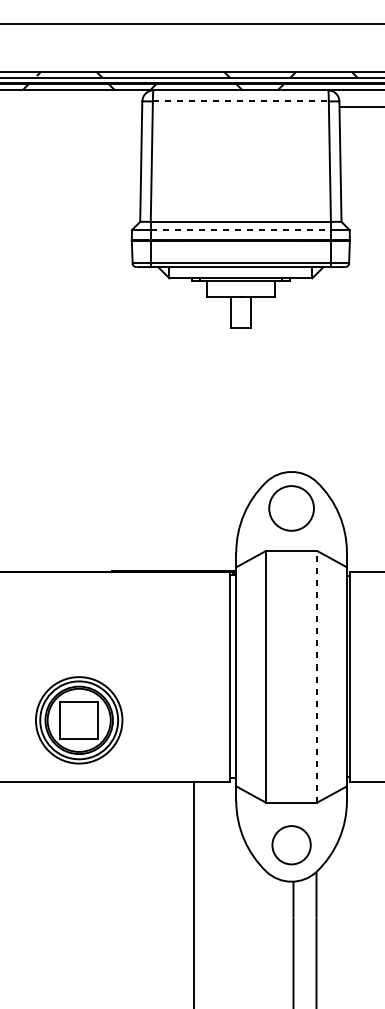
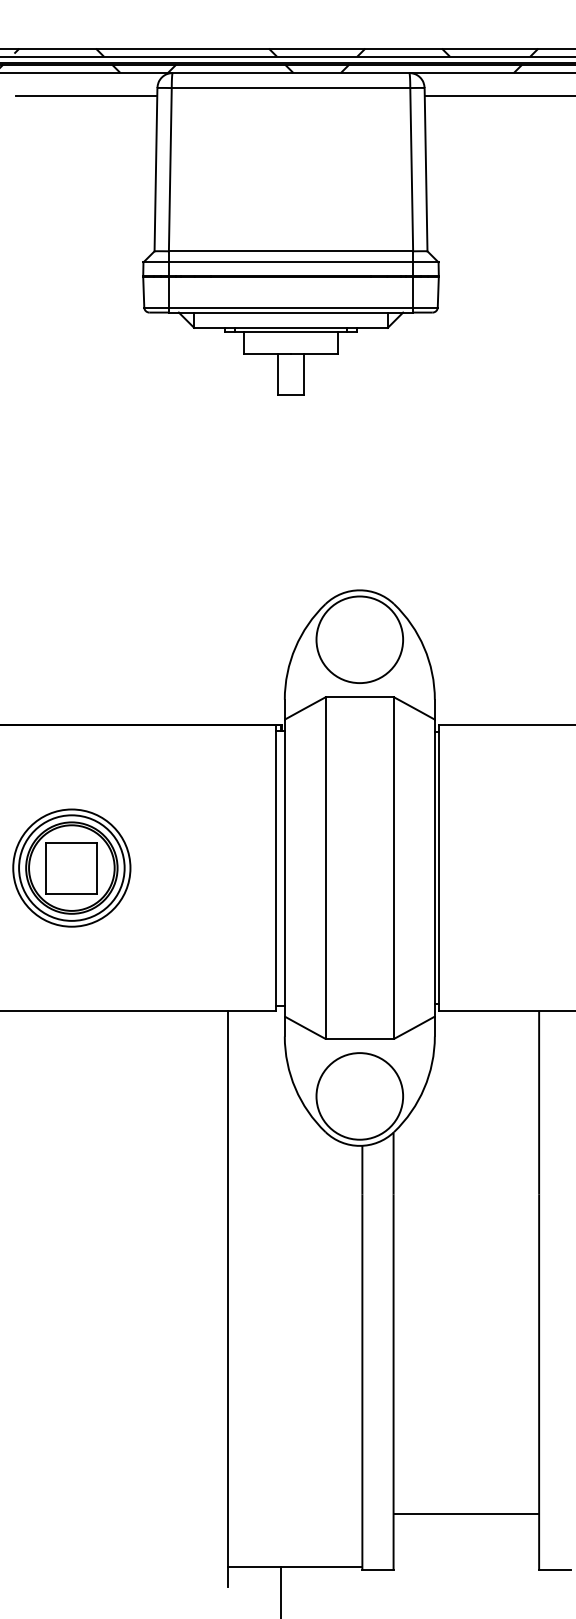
line: (241, 101) -> (291, 88), dashed -> solid
line: (90, 106) -> (86, 95), added
line: (241, 230) -> (291, 262), dashed -> solid
circle: (291, 508) -> (359, 639), size x1.43
line: (317, 677) -> (394, 868), dashed -> solid
part: (78, 719) -> (71, 867), moved
circle: (291, 845) -> (359, 1096), size x1.67

